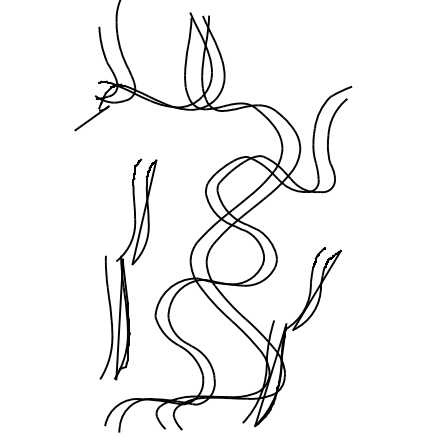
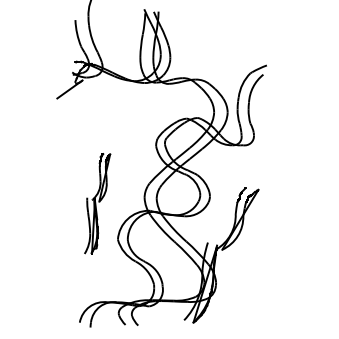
part: (128, 269) -> (97, 203), size x0.6

